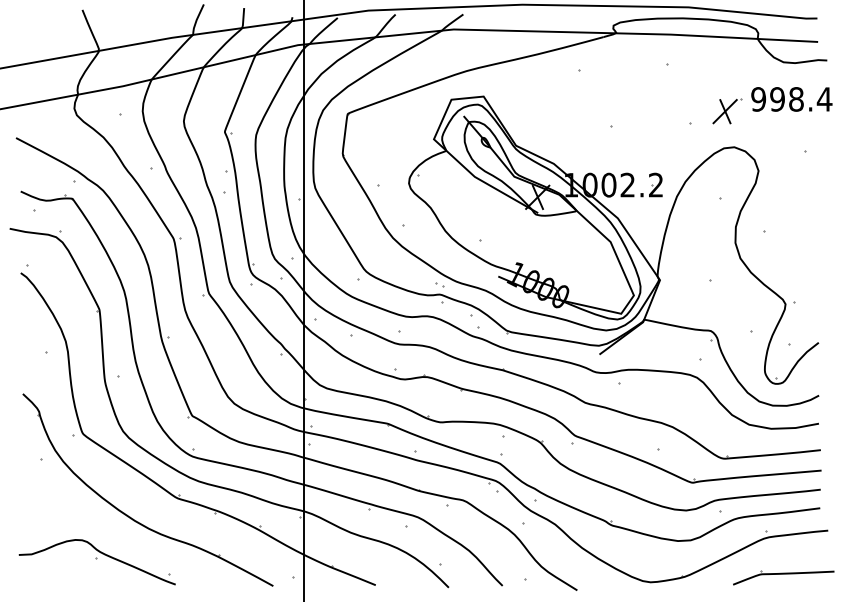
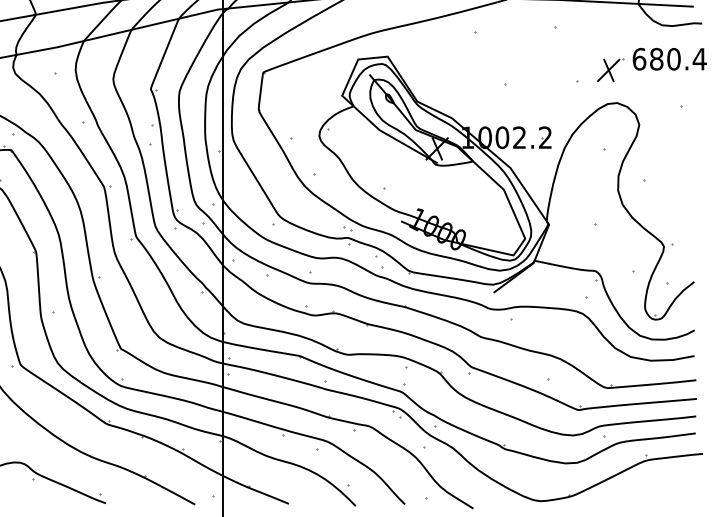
text: (777, 99) -> (656, 59), 998.4 -> 680.4
part: (783, 577) -> (662, 496), removed

